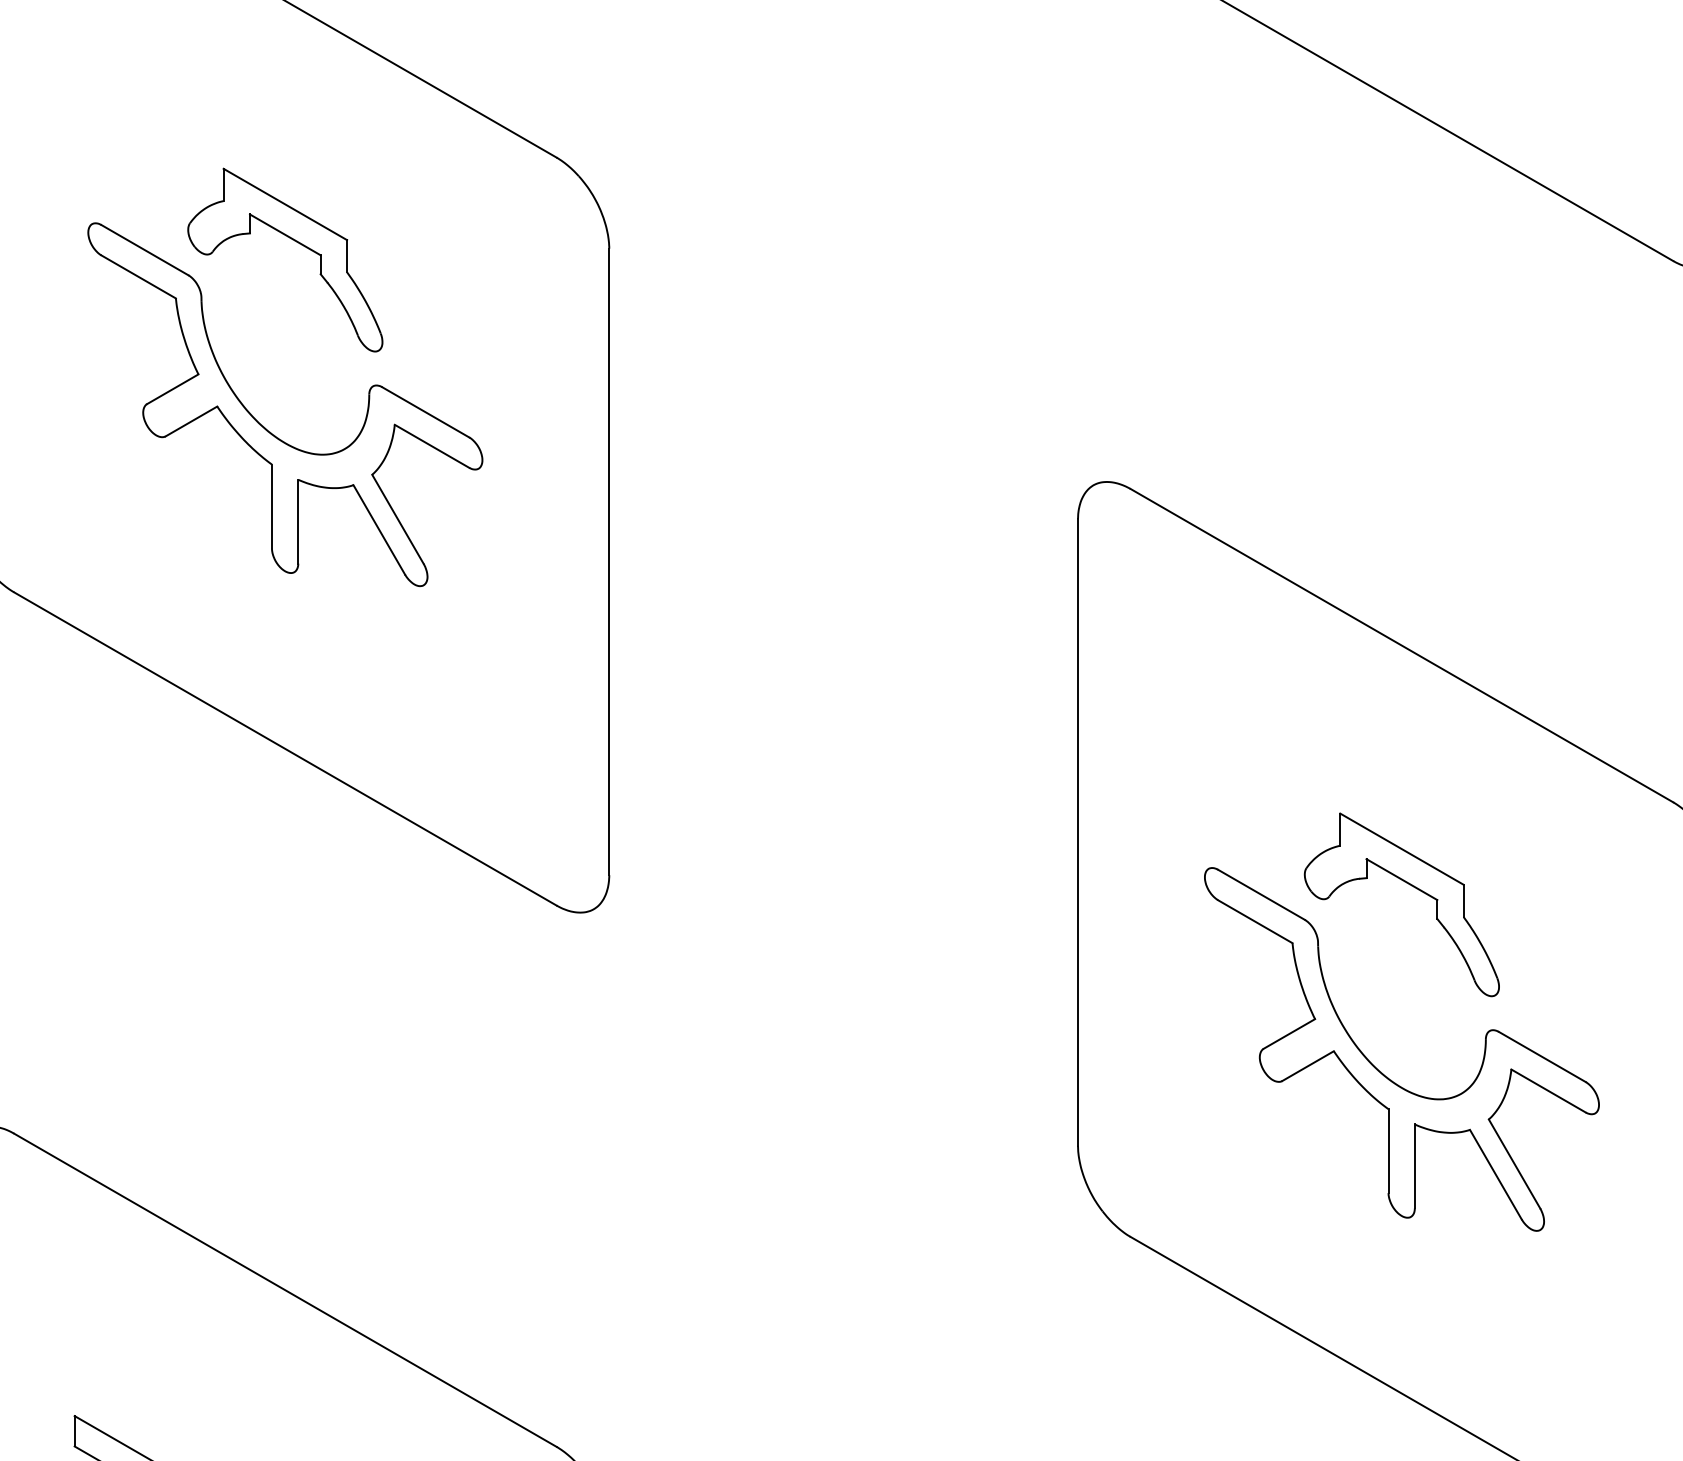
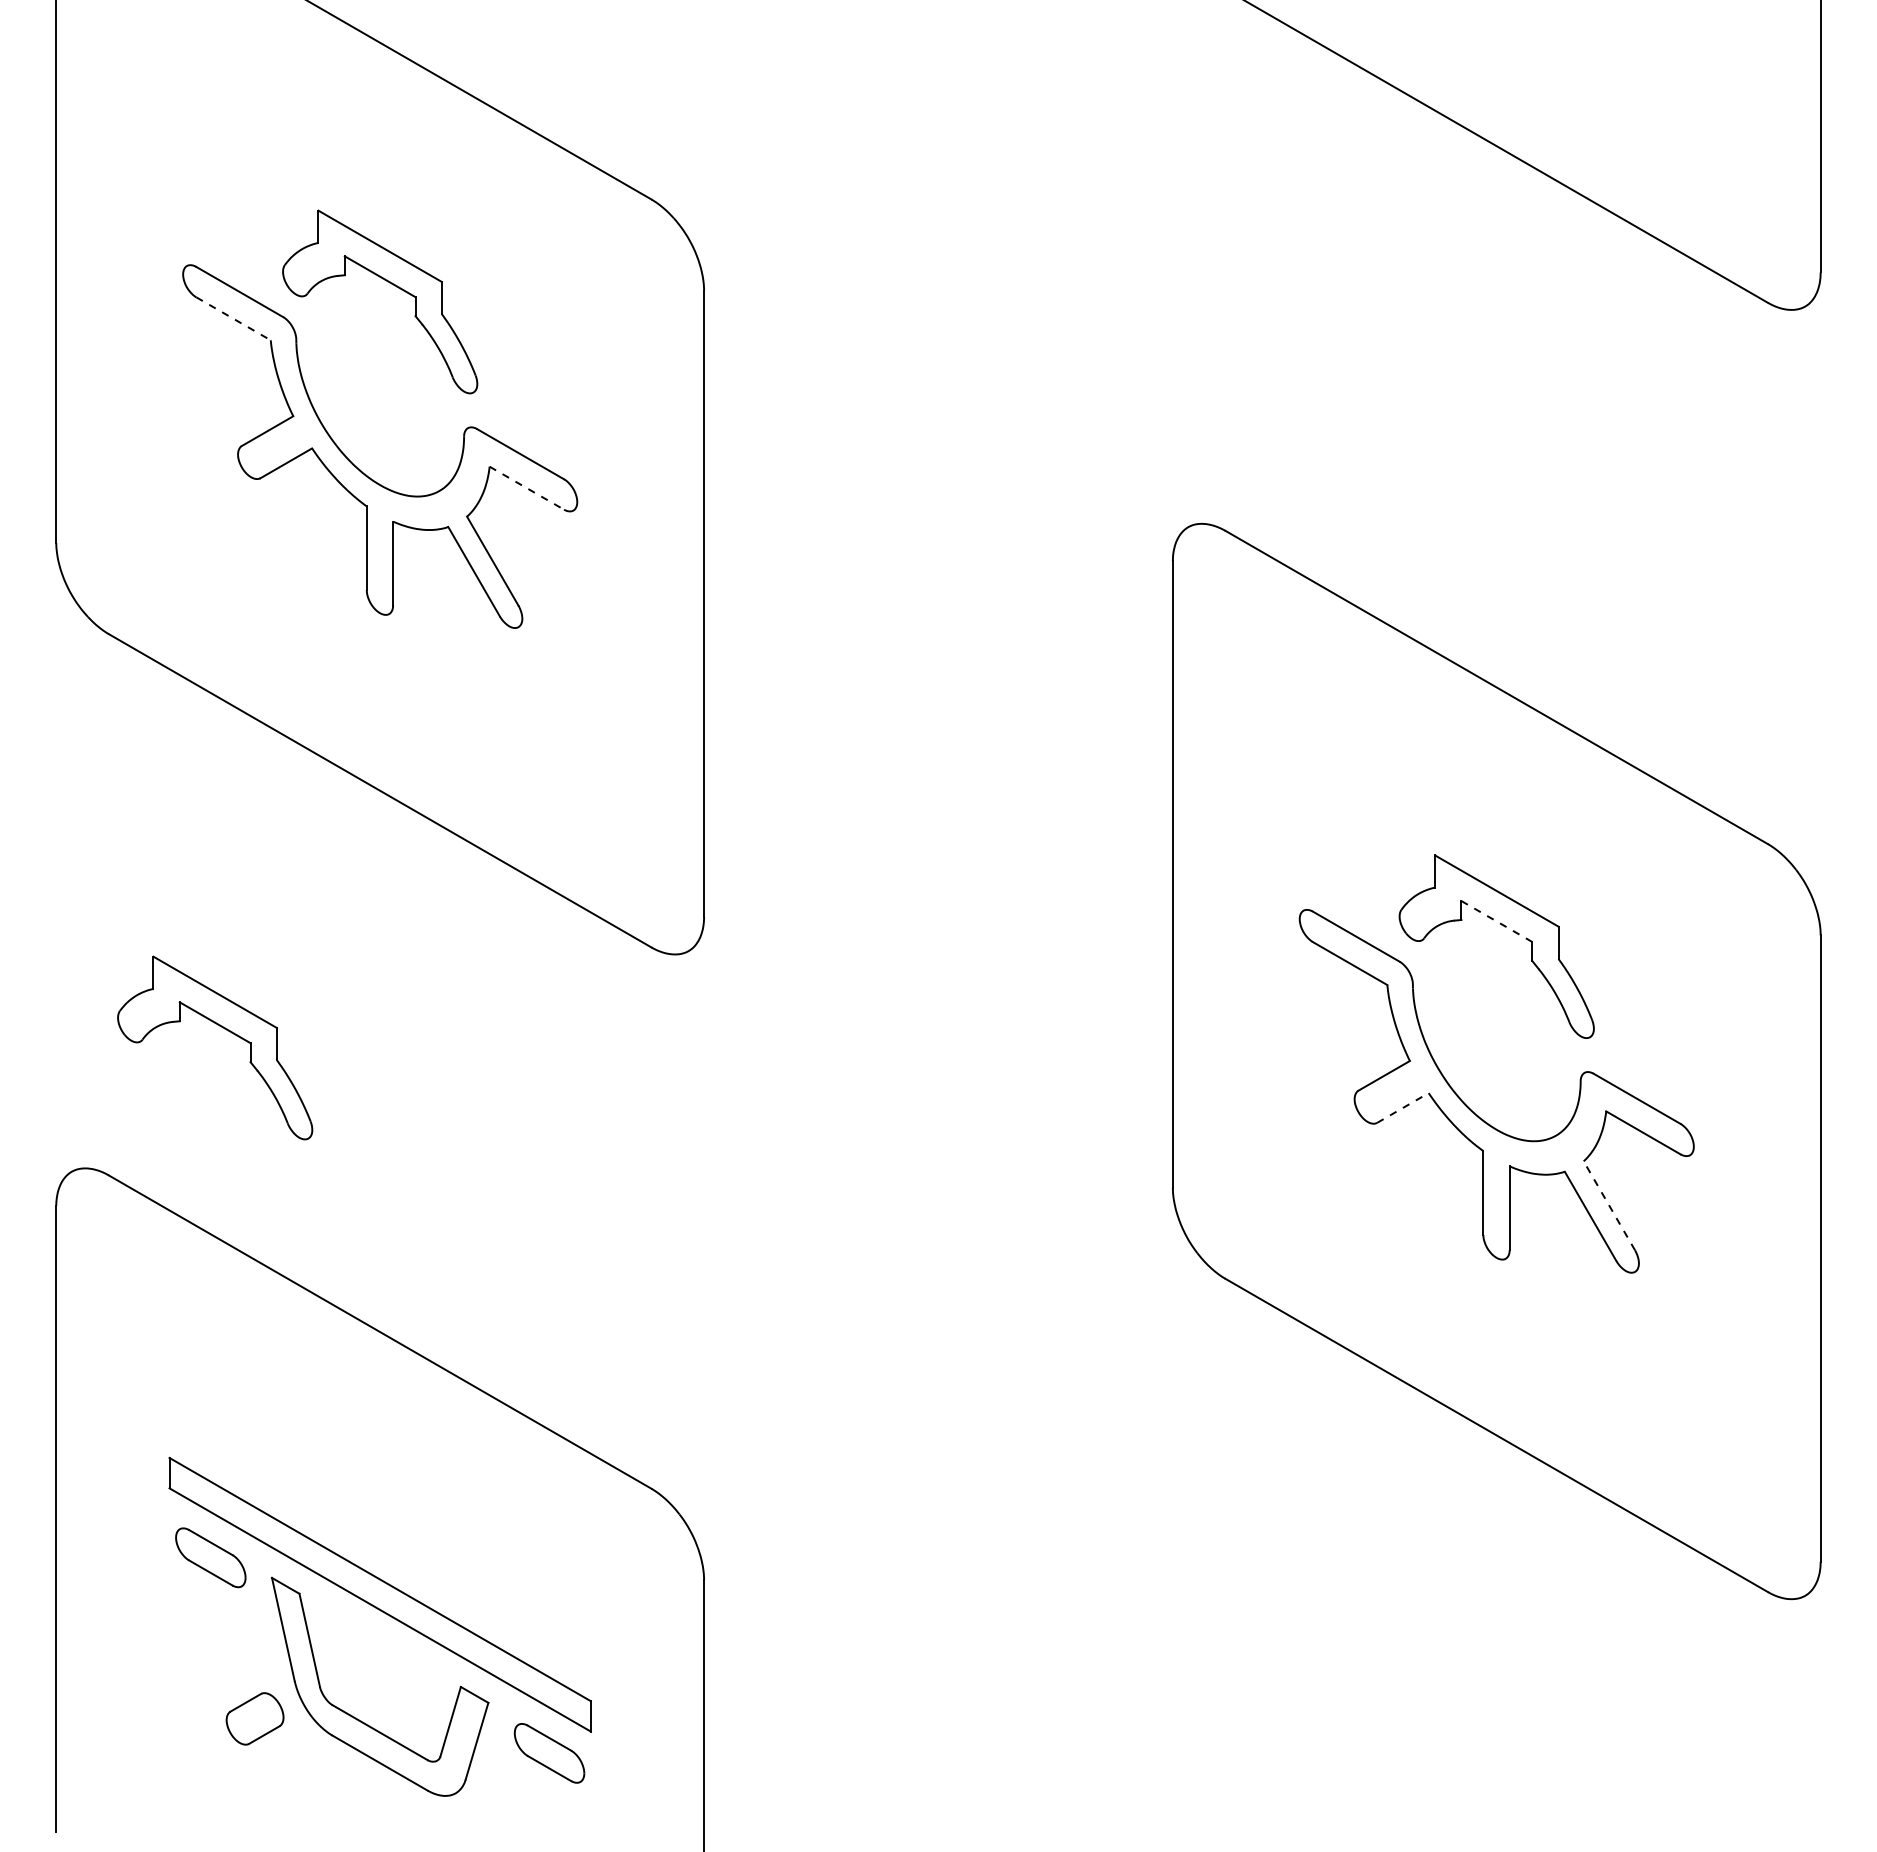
line: (138, 276) -> (233, 318), solid -> dashed
line: (431, 446) -> (526, 488), solid -> dashed
line: (1401, 879) -> (1496, 921), solid -> dashed
part: (129, 987) -> (224, 1029), added
line: (1307, 1066) -> (1402, 1108), solid -> dashed
line: (1514, 1163) -> (1609, 1205), solid -> dashed

